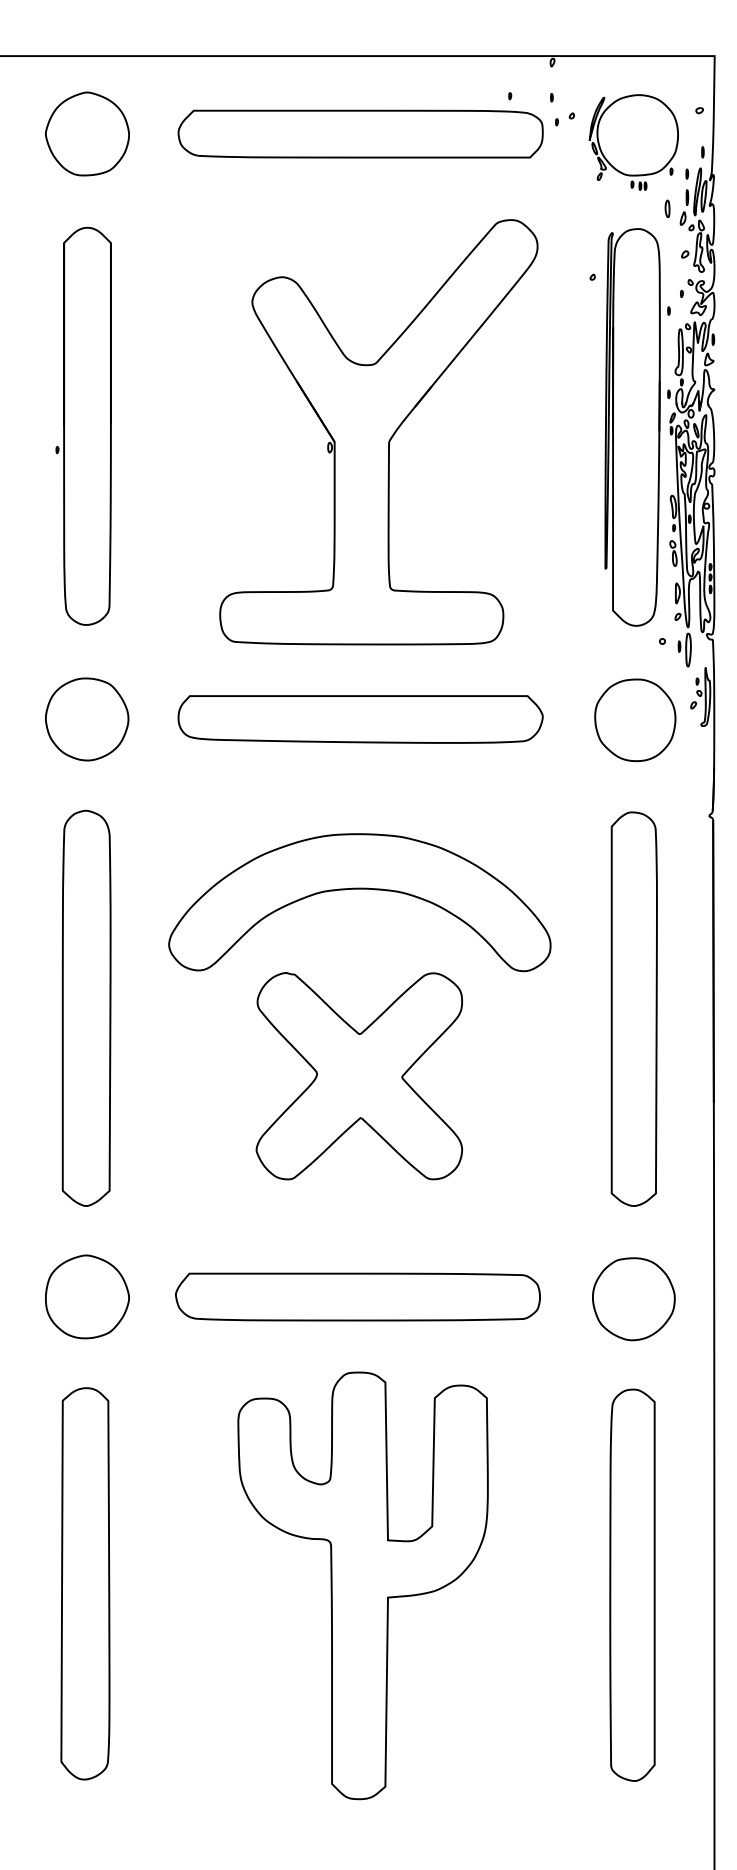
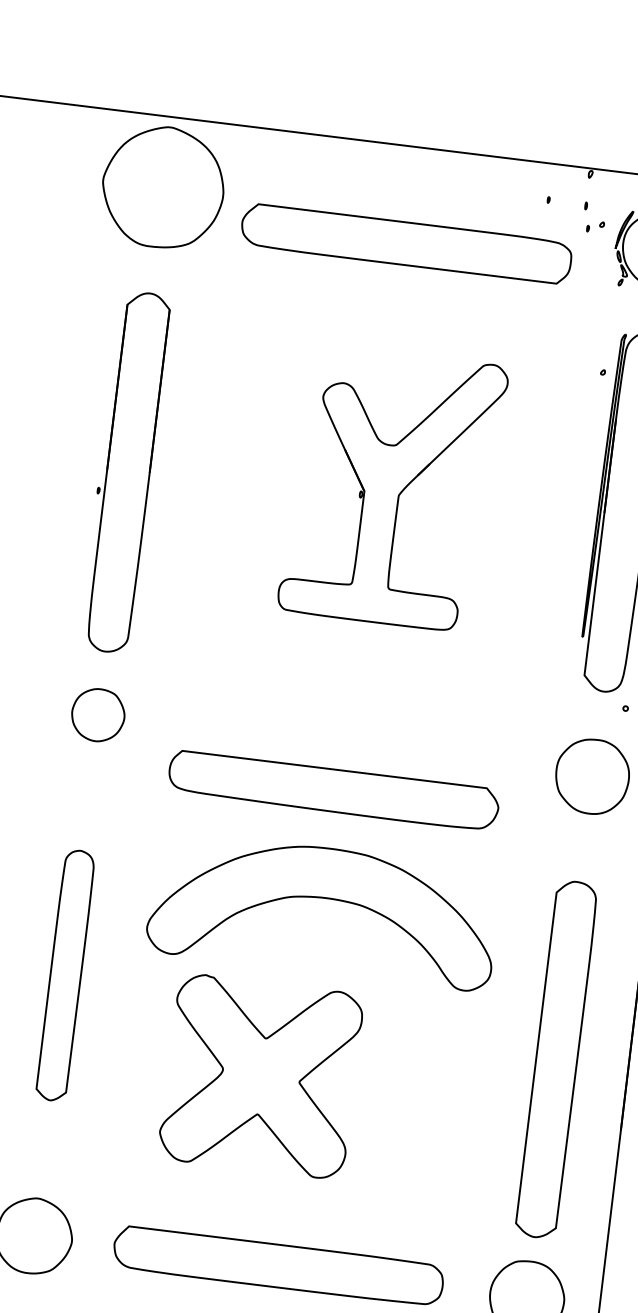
part: (87, 133) -> (163, 186), size x1.6
part: (360, 133) -> (406, 243), moved
part: (83, 425) -> (124, 471), moved
part: (378, 432) -> (392, 488), size x0.7
part: (87, 719) -> (98, 715), size x0.7
part: (360, 719) -> (333, 790), moved
part: (86, 1007) -> (65, 974), size x0.7
part: (633, 1008) -> (556, 1058), moved
part: (358, 1076) -> (260, 1076), moved

